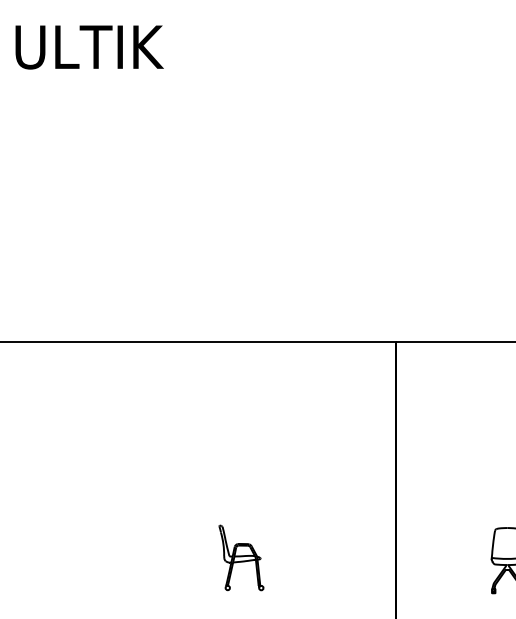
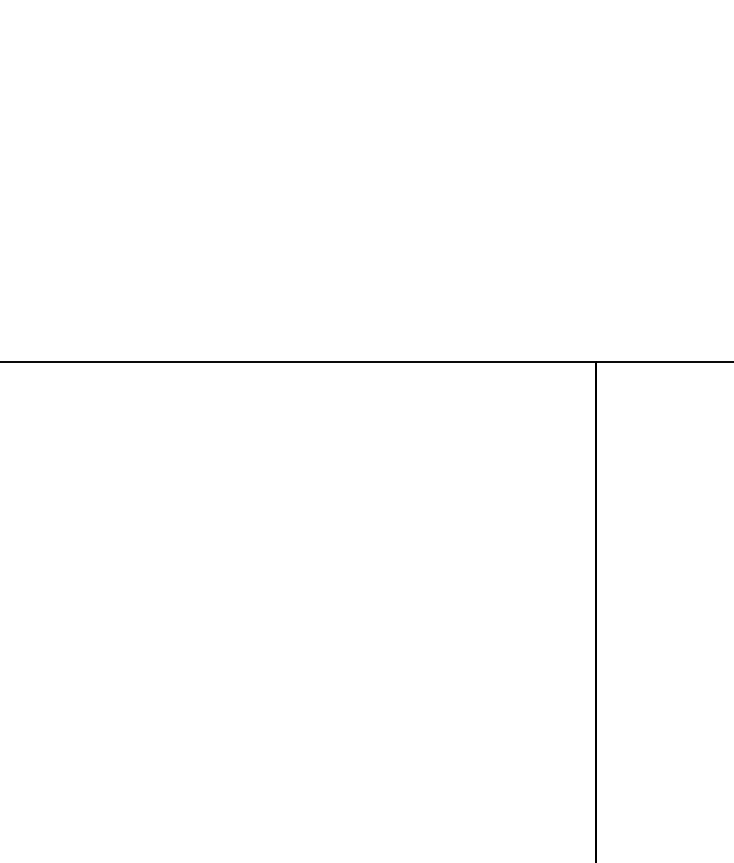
part: (241, 557) -> (358, 692), removed

